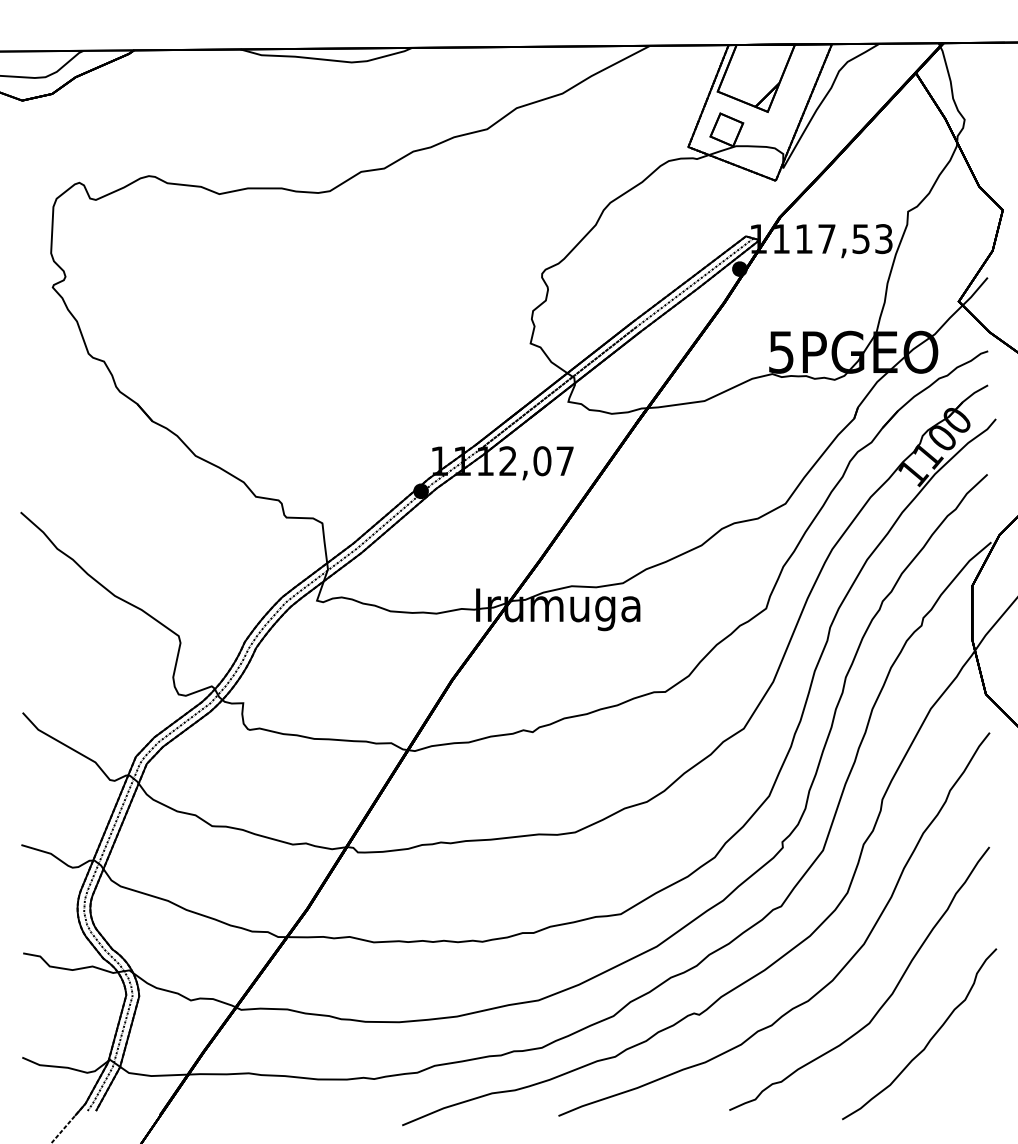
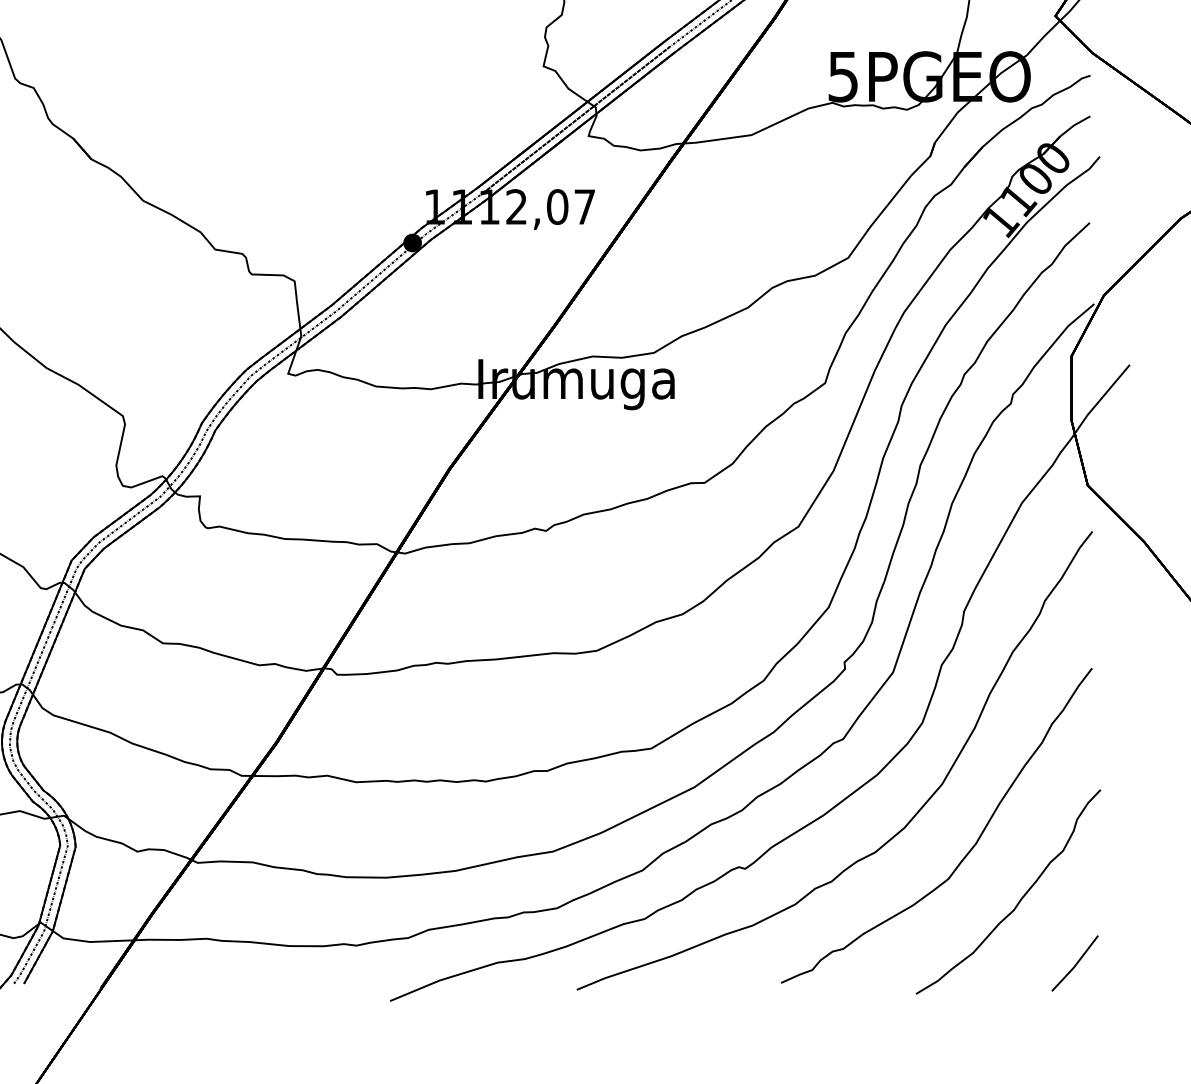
part: (975, 1093) -> (1075, 962), added

